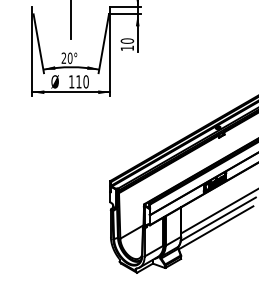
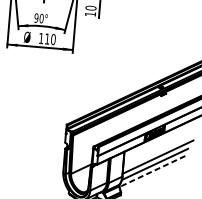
text: (63, 57) -> (36, 17), 20° -> 90°
line: (215, 228) -> (151, 172), solid -> dashed

